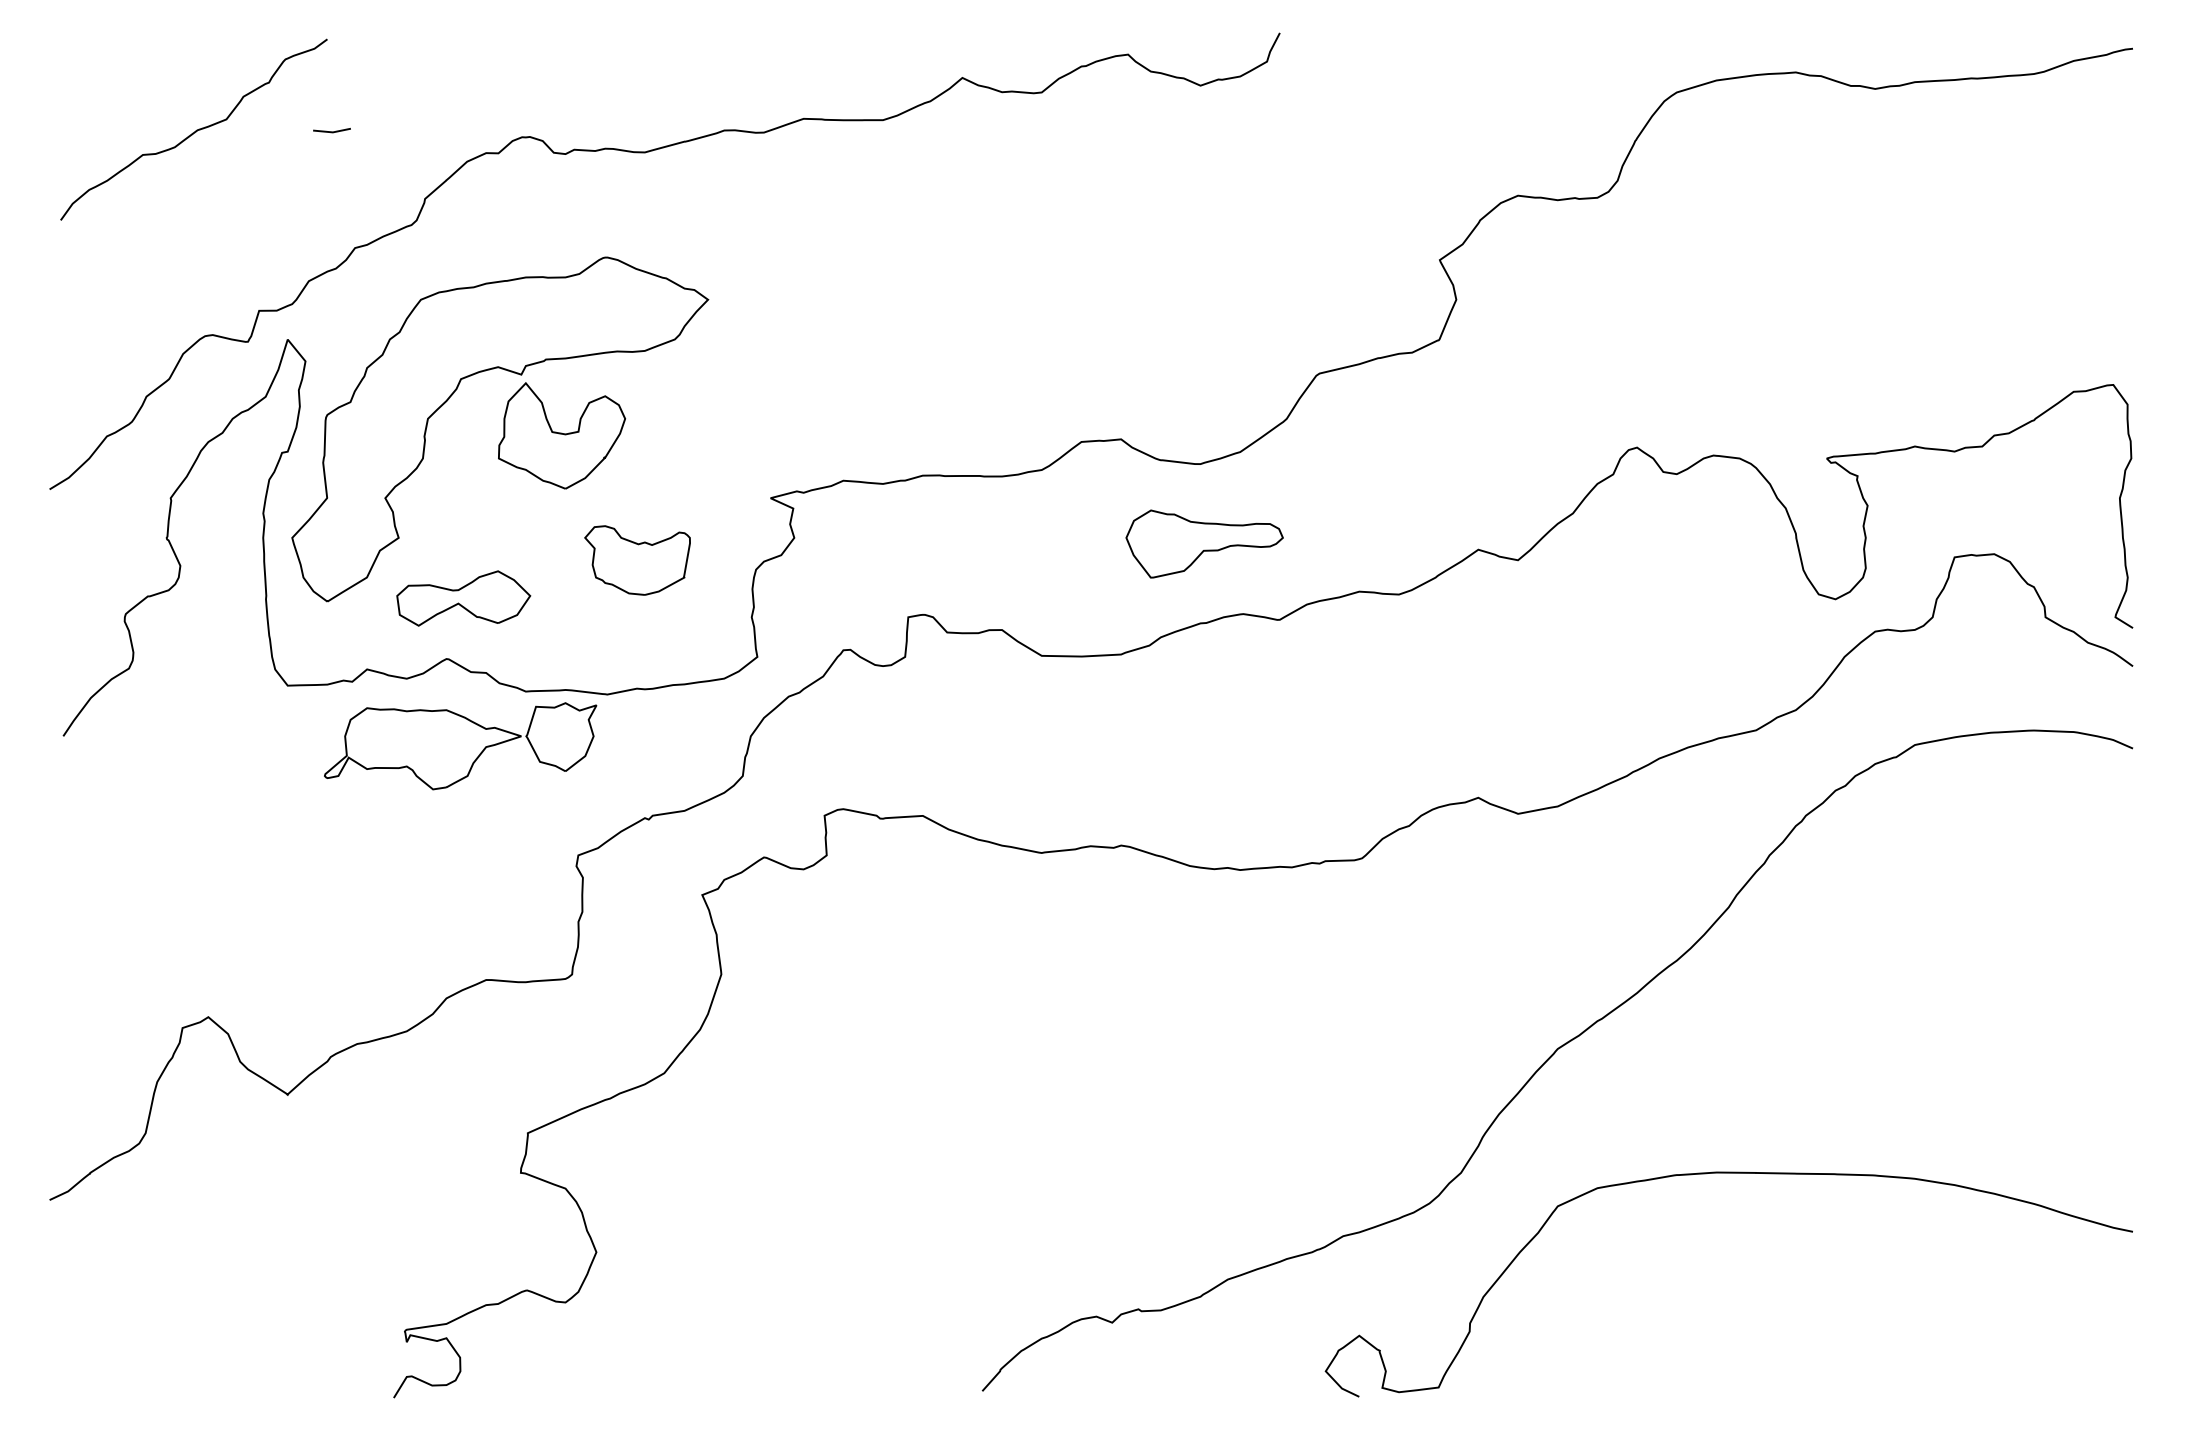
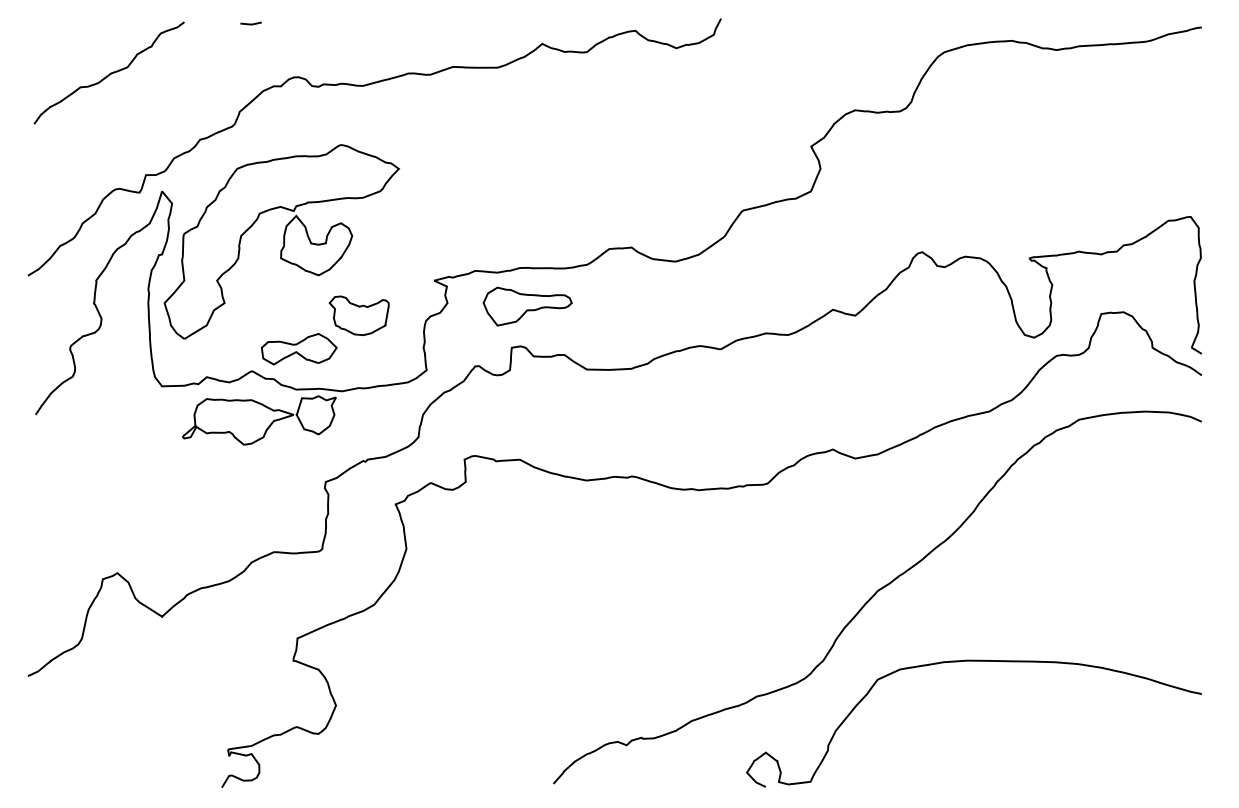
line: (331, 130) -> (250, 23), moved
part: (1204, 543) -> (527, 306), moved
part: (464, 598) -> (299, 349), moved

